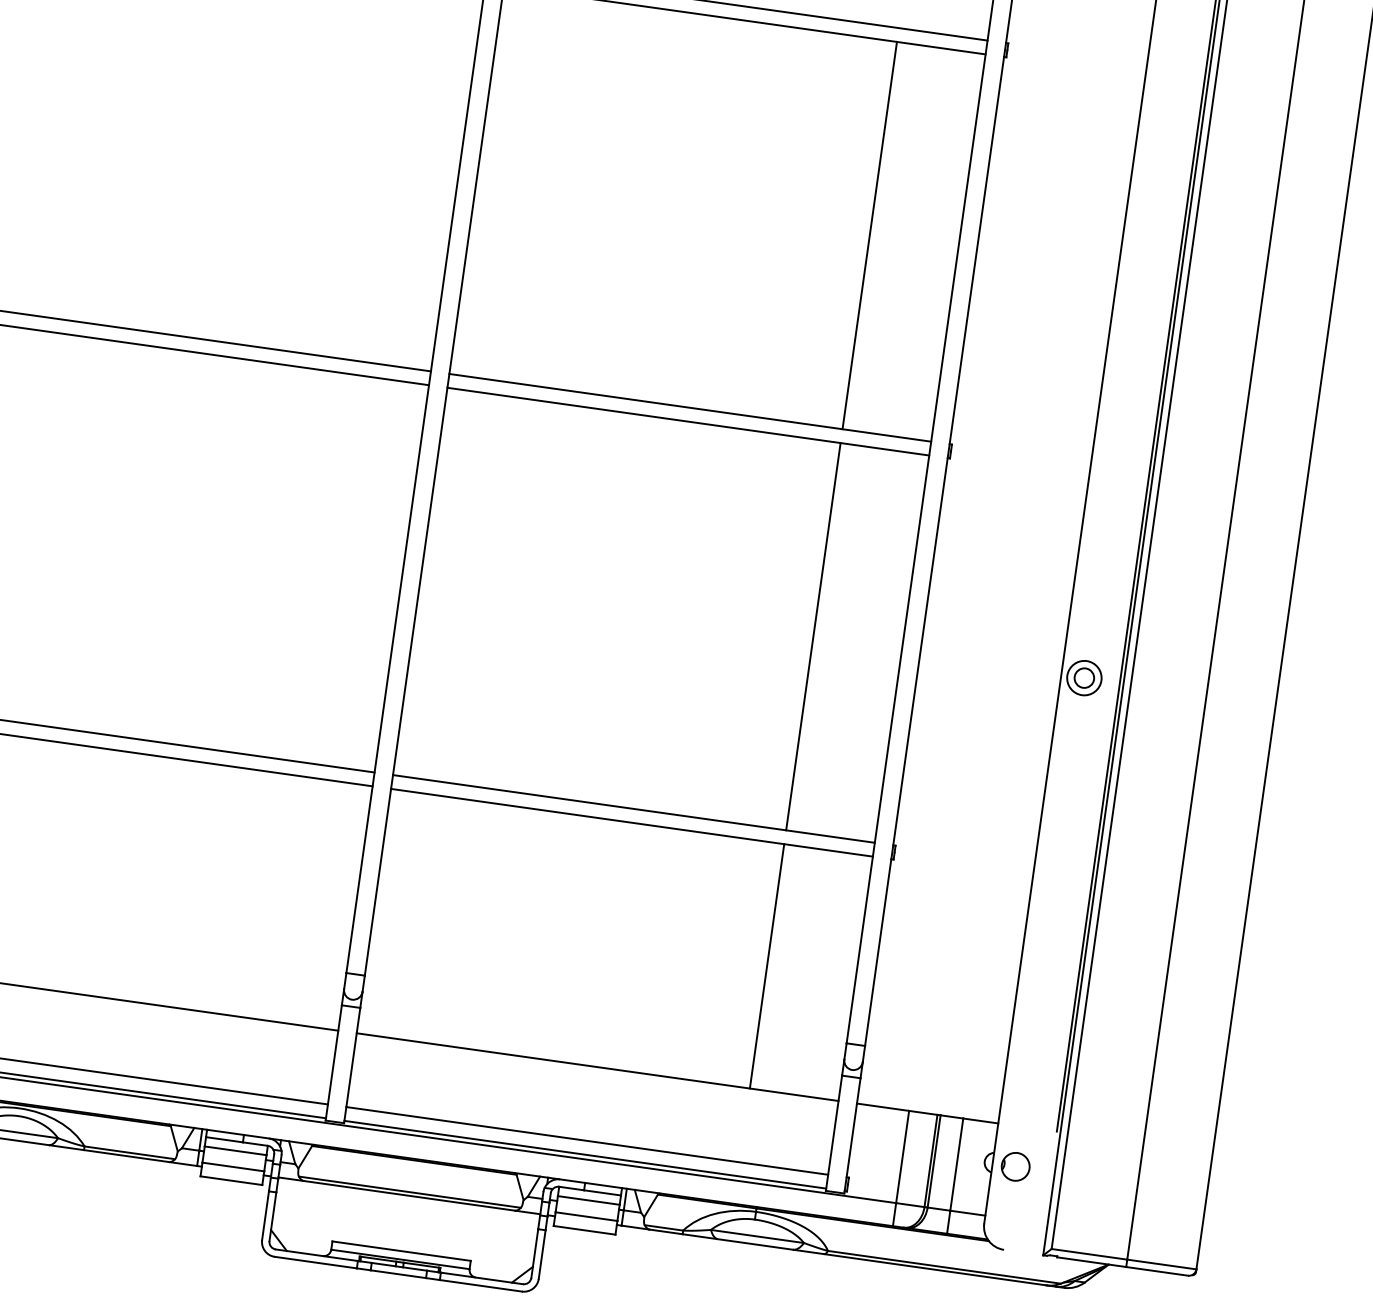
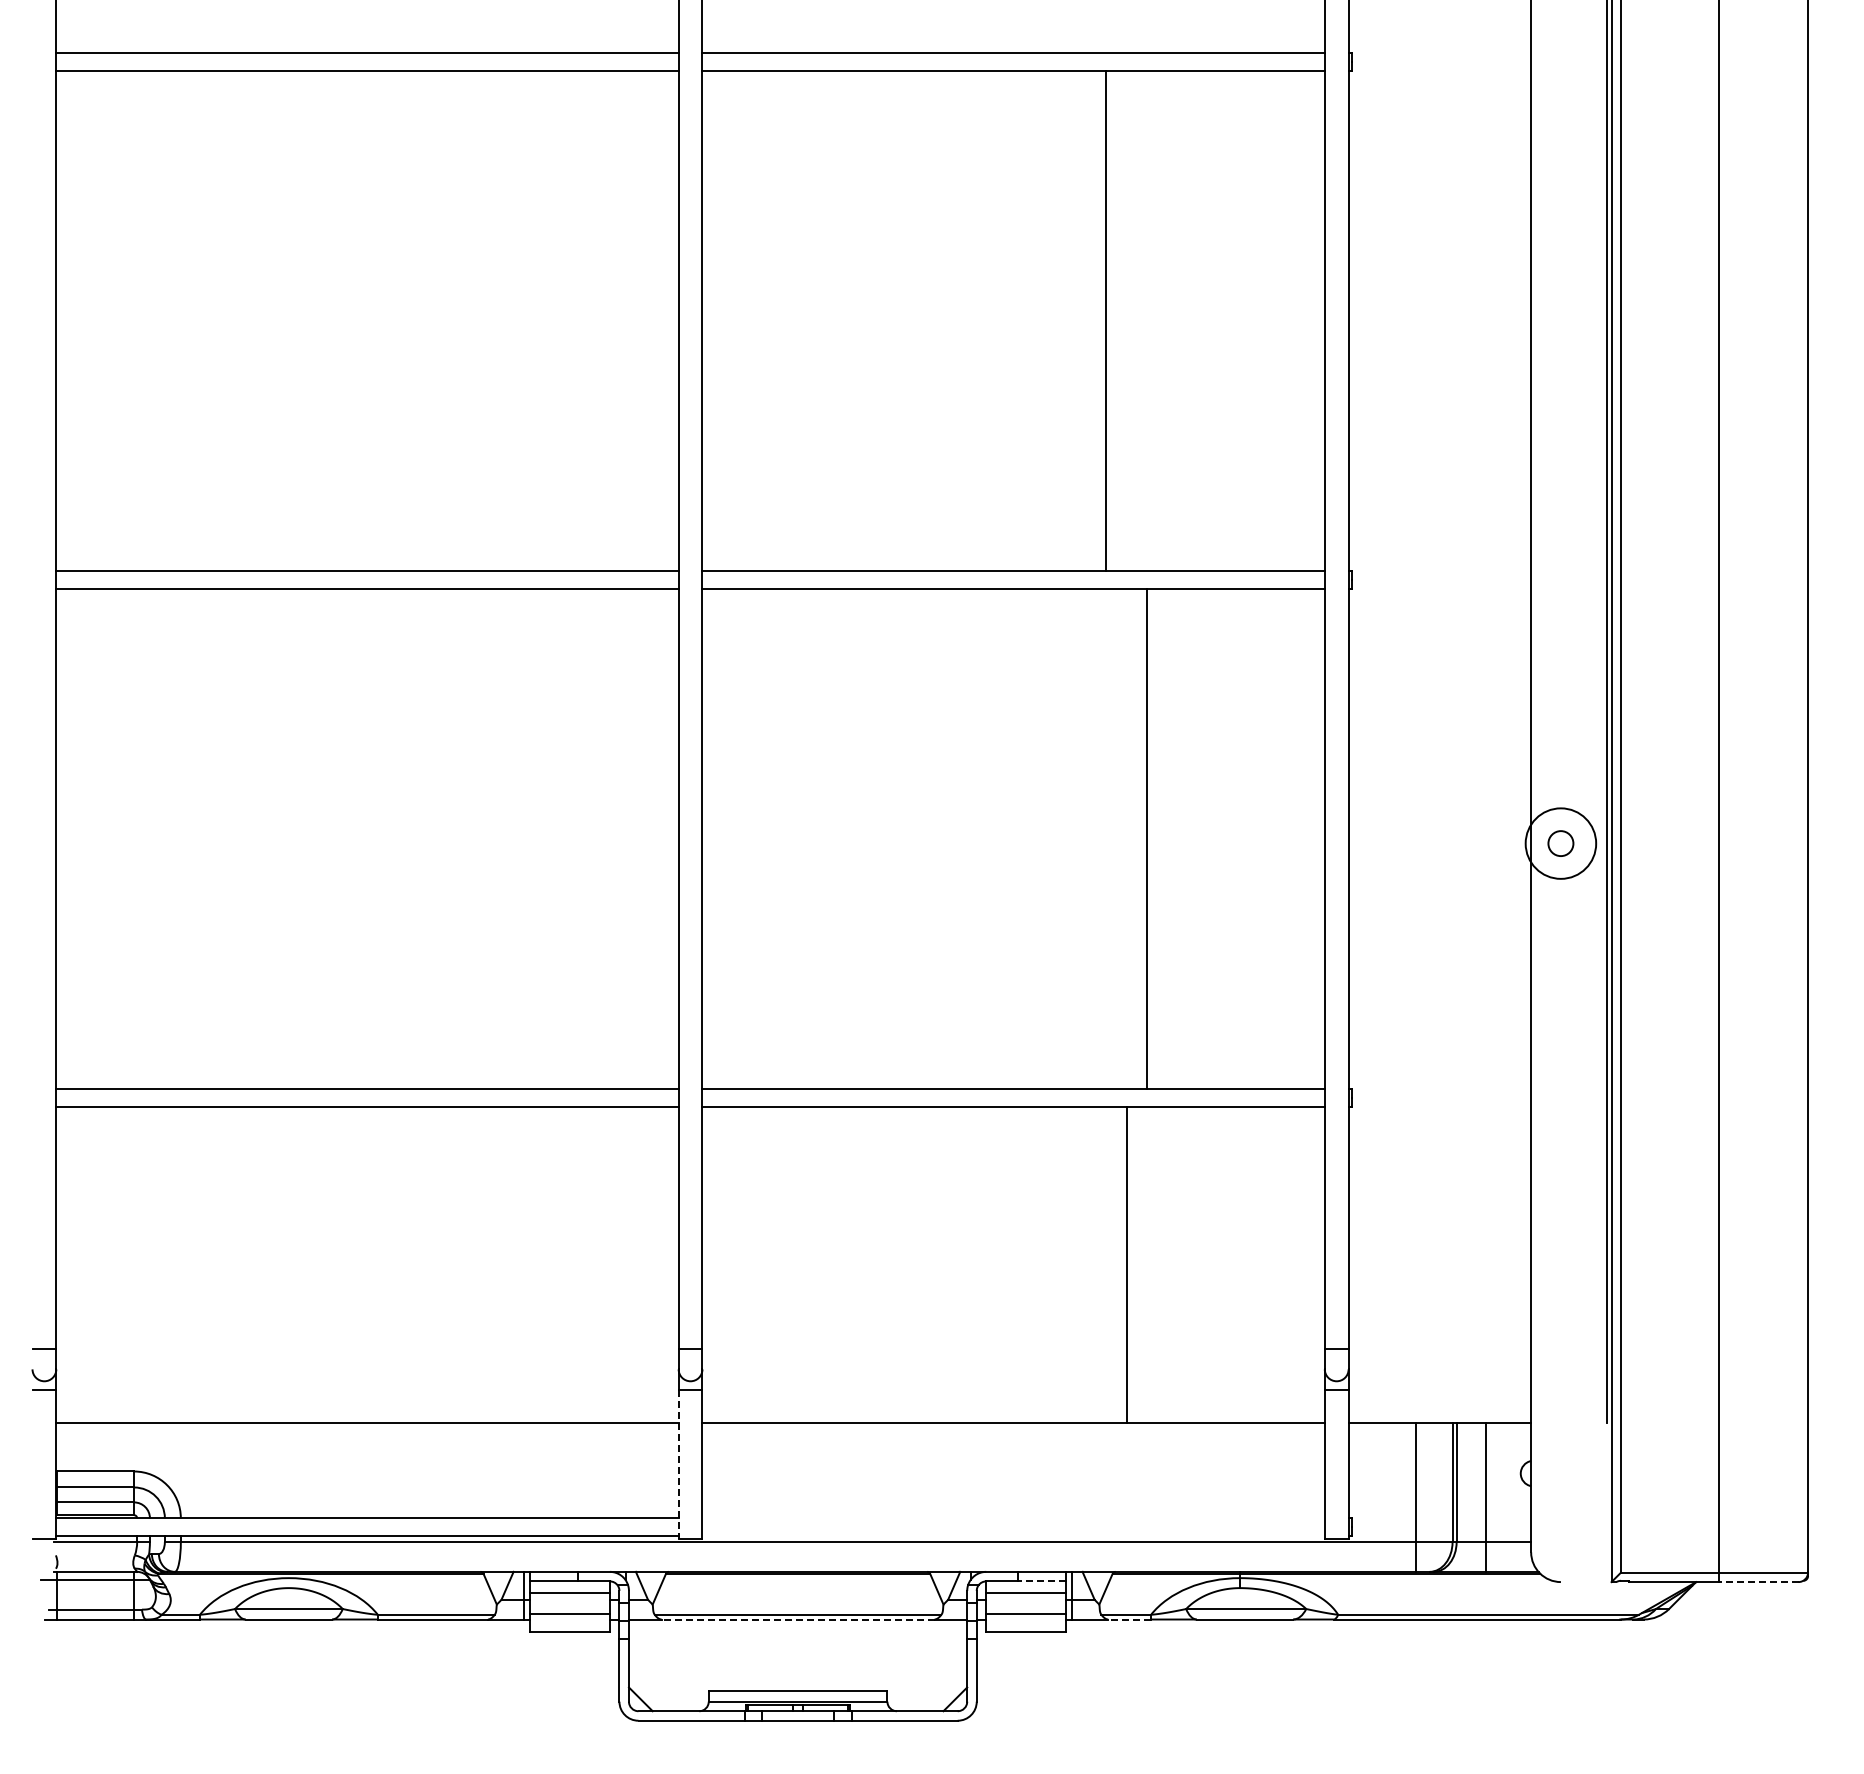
line: (869, 235) -> (1106, 321), moved
line: (813, 636) -> (1147, 839), moved
circle: (1084, 678) -> (1560, 843), size x1.6
line: (767, 965) -> (1127, 1264), moved
line: (333, 1063) -> (678, 1465), solid -> dashed
line: (587, 1141) -> (1013, 1518), removed
line: (585, 1155) -> (1013, 1536), removed
part: (1015, 1166) -> (1560, 1474), removed
line: (602, 1192) -> (1042, 1581), solid -> dashed
line: (408, 1195) -> (797, 1619), solid -> dashed
line: (665, 1231) -> (1129, 1619), solid -> dashed
line: (1156, 1271) -> (1758, 1582), solid -> dashed

